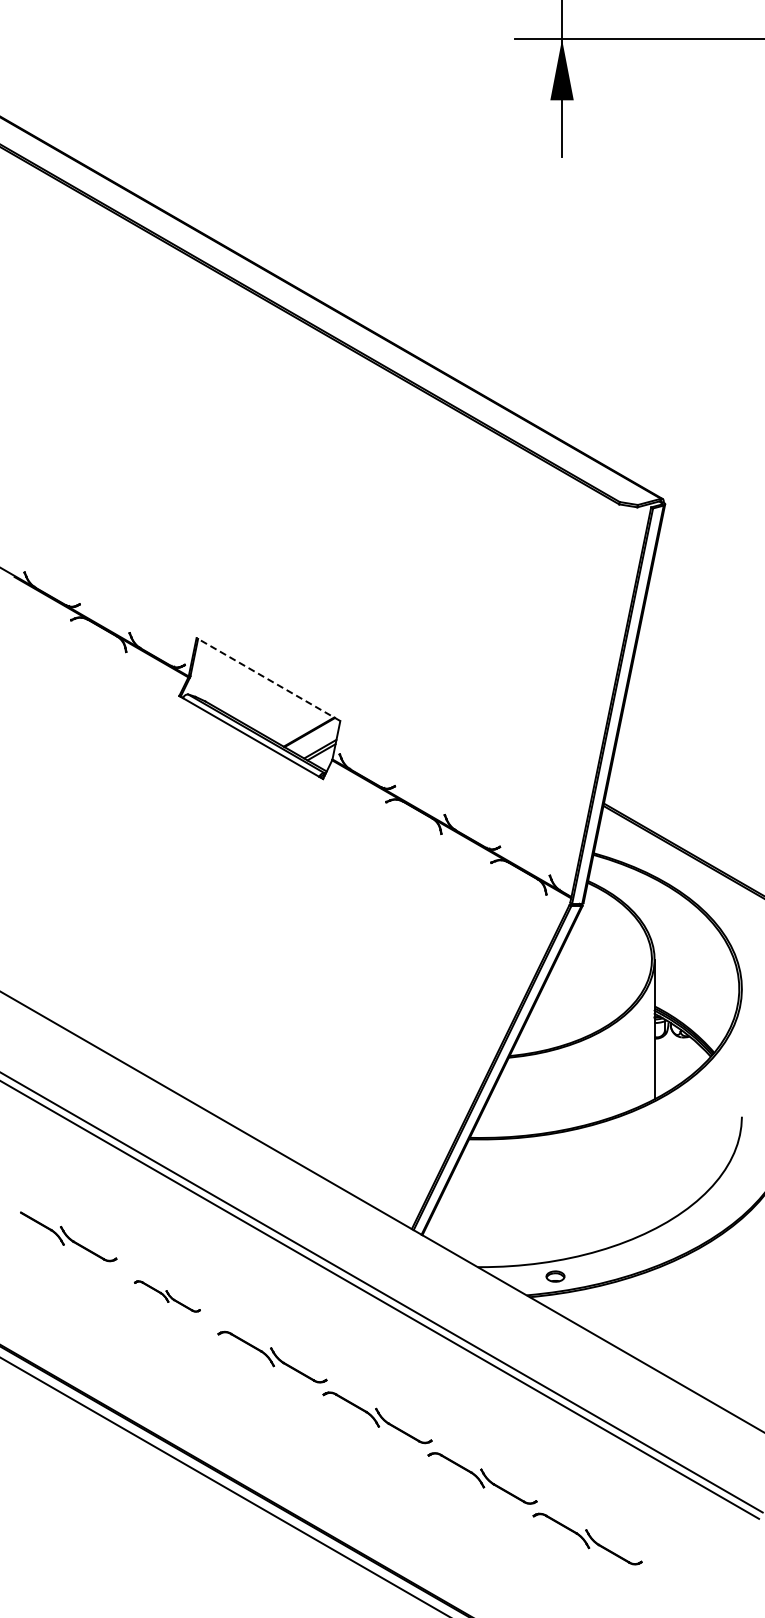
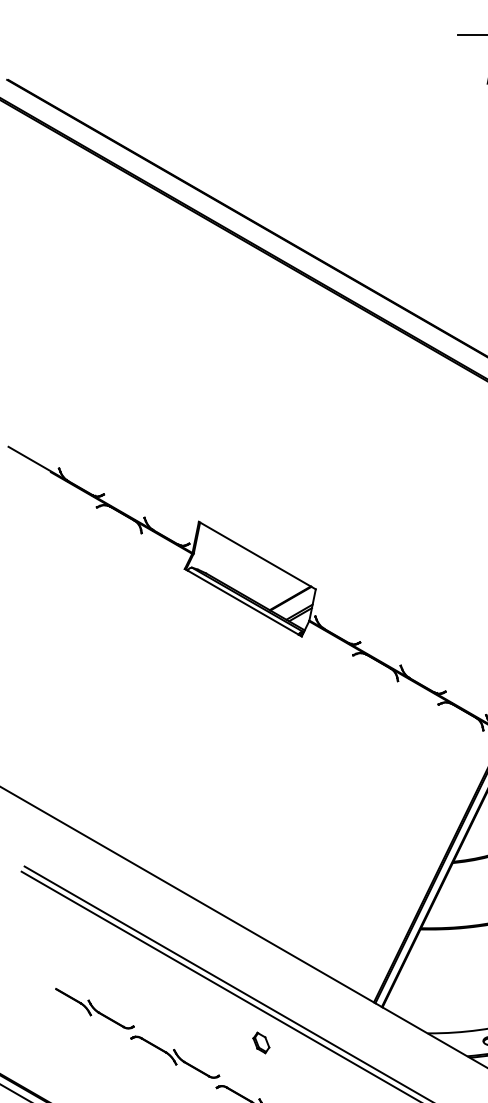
line: (268, 679) -> (257, 555), dashed -> solid
part: (273, 1278) -> (261, 1042), added
part: (167, 1296) -> (175, 1057), size x1.67

